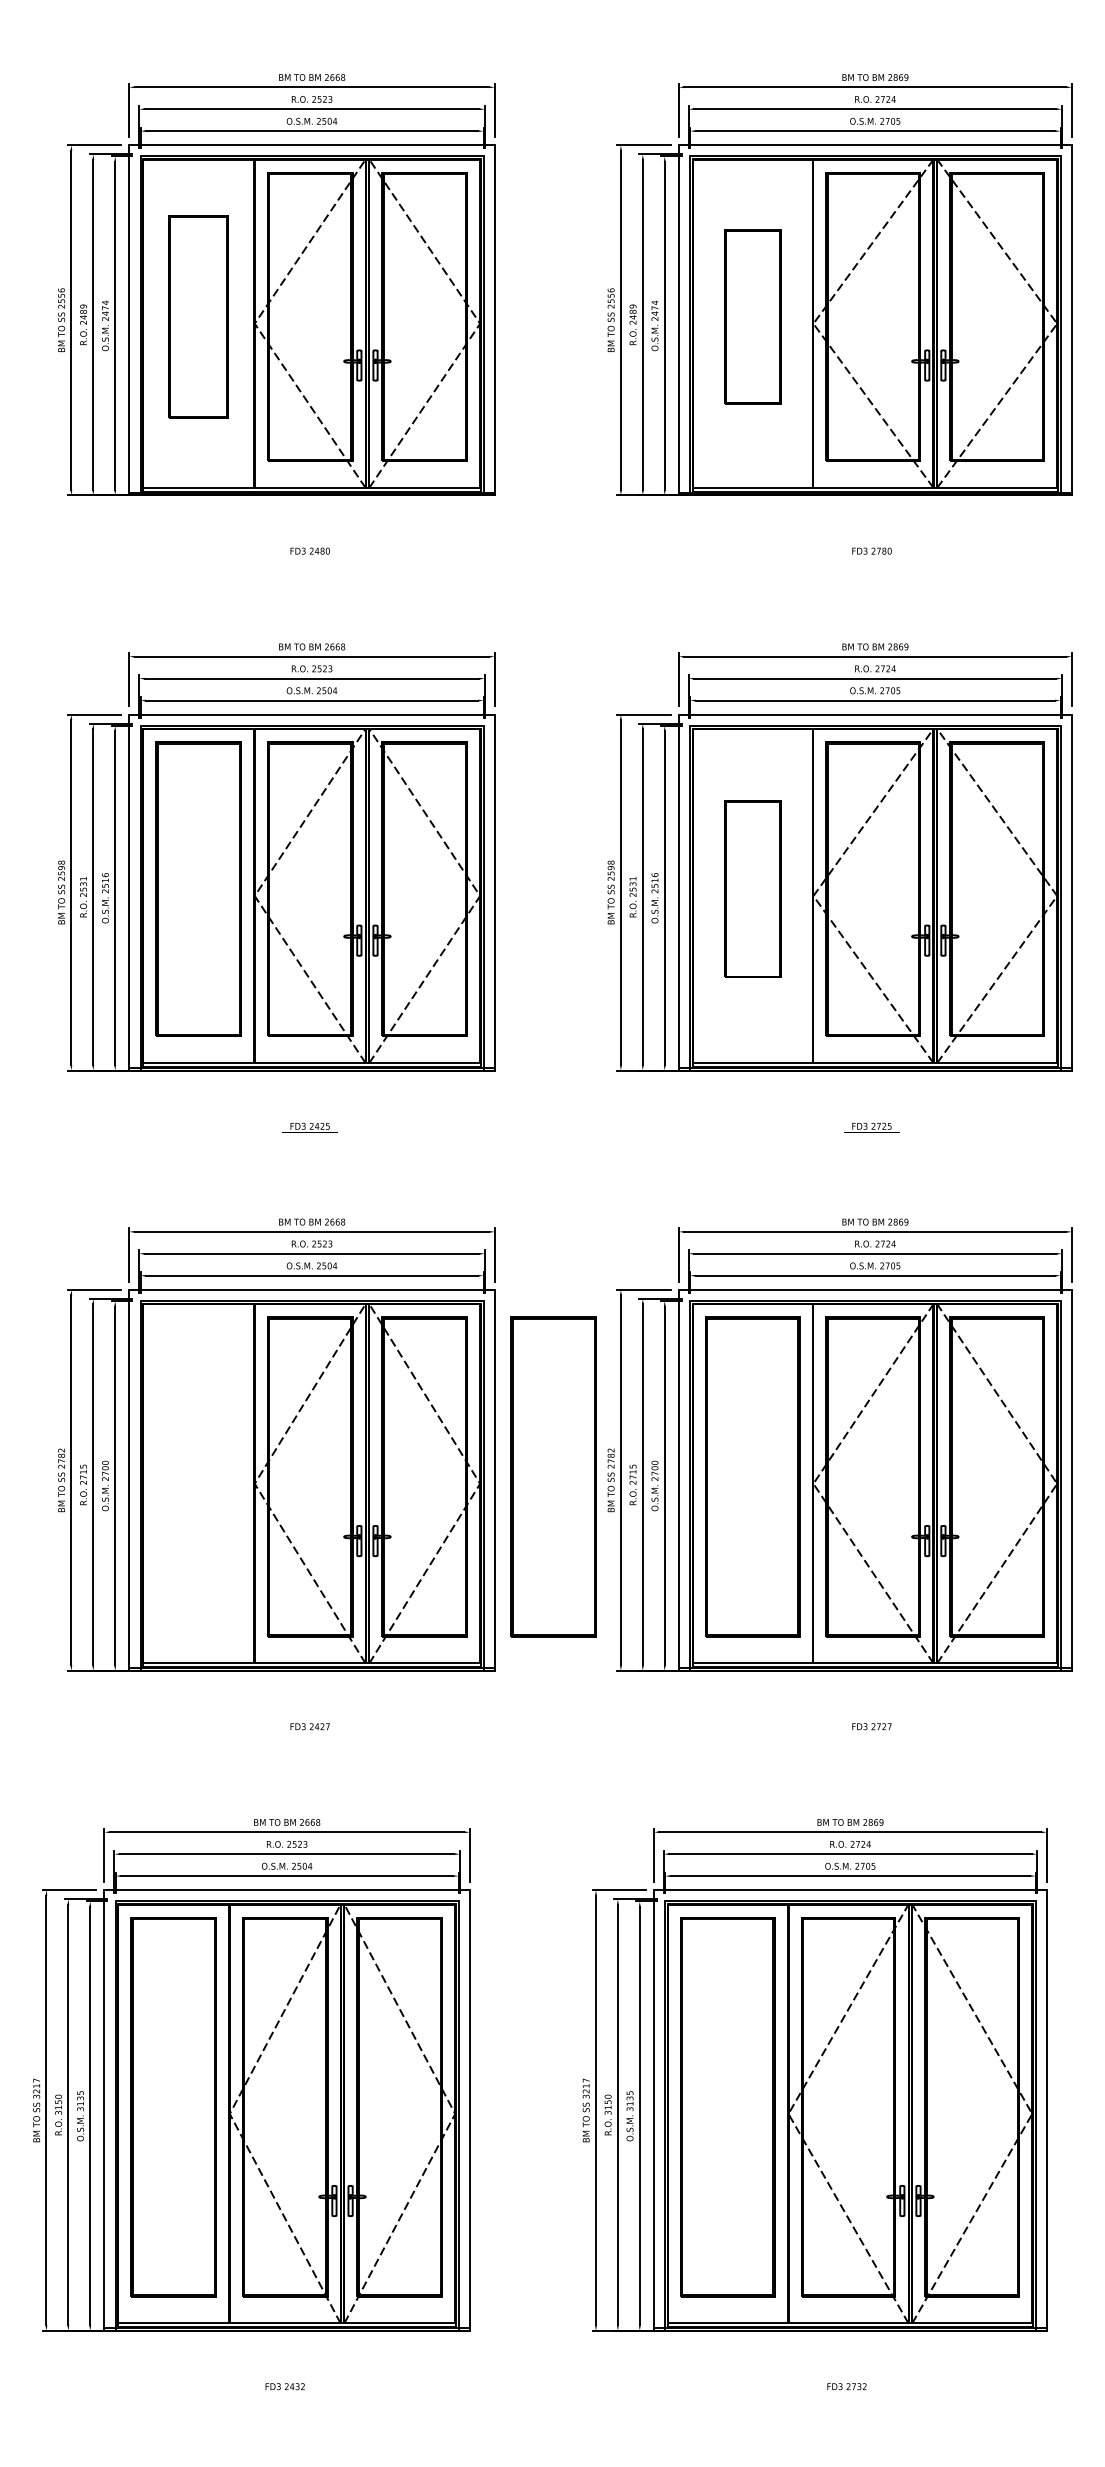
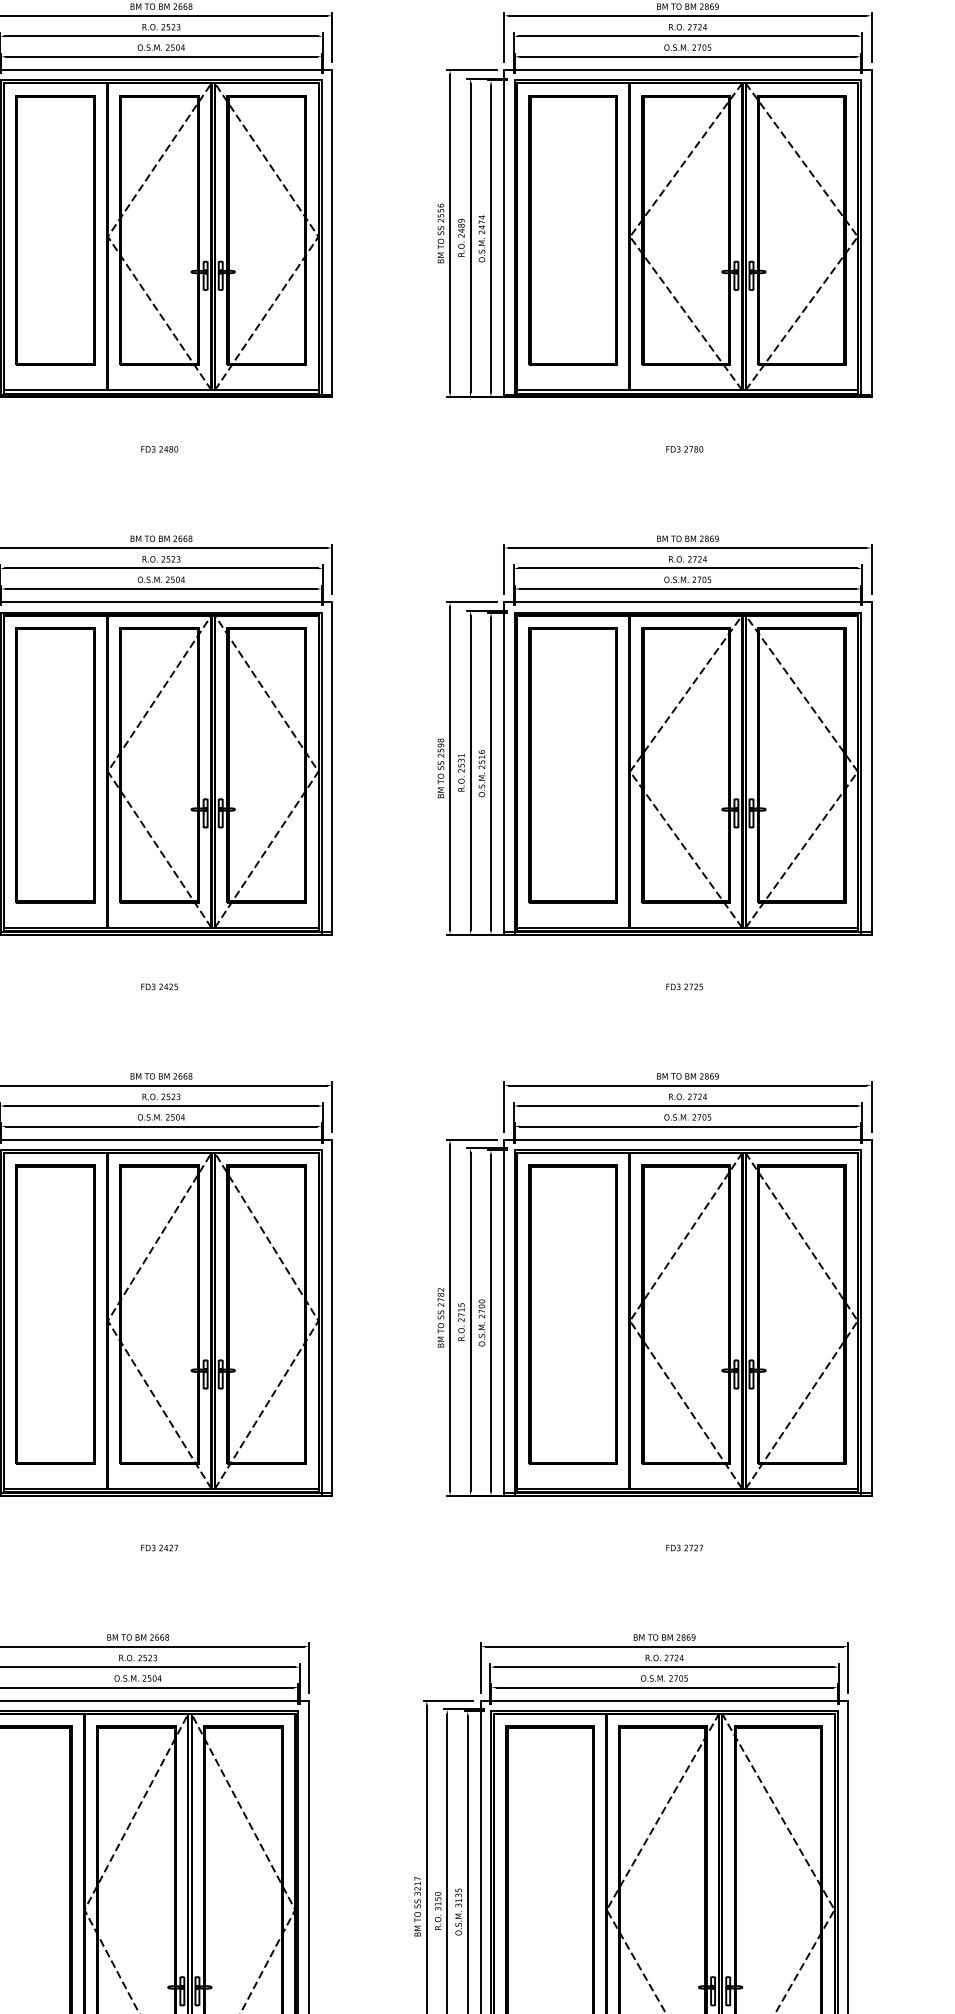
part: (198, 316) -> (55, 230), size x1.43
part: (752, 316) -> (573, 230), size x1.67
part: (752, 888) -> (573, 764), size x1.67
part: (553, 1476) -> (55, 1314), moved

